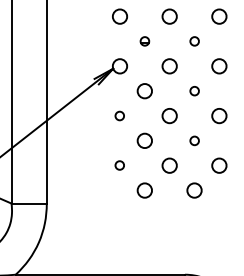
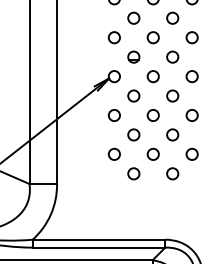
part: (144, 40) -> (133, 56), size x1.67
circle: (194, 40) -> (172, 56), size x1.67
circle: (194, 90) -> (172, 95), size x1.67
circle: (118, 116) -> (113, 115), size x1.67
circle: (194, 140) -> (172, 134), size x1.67
circle: (118, 164) -> (113, 153), size x1.67

